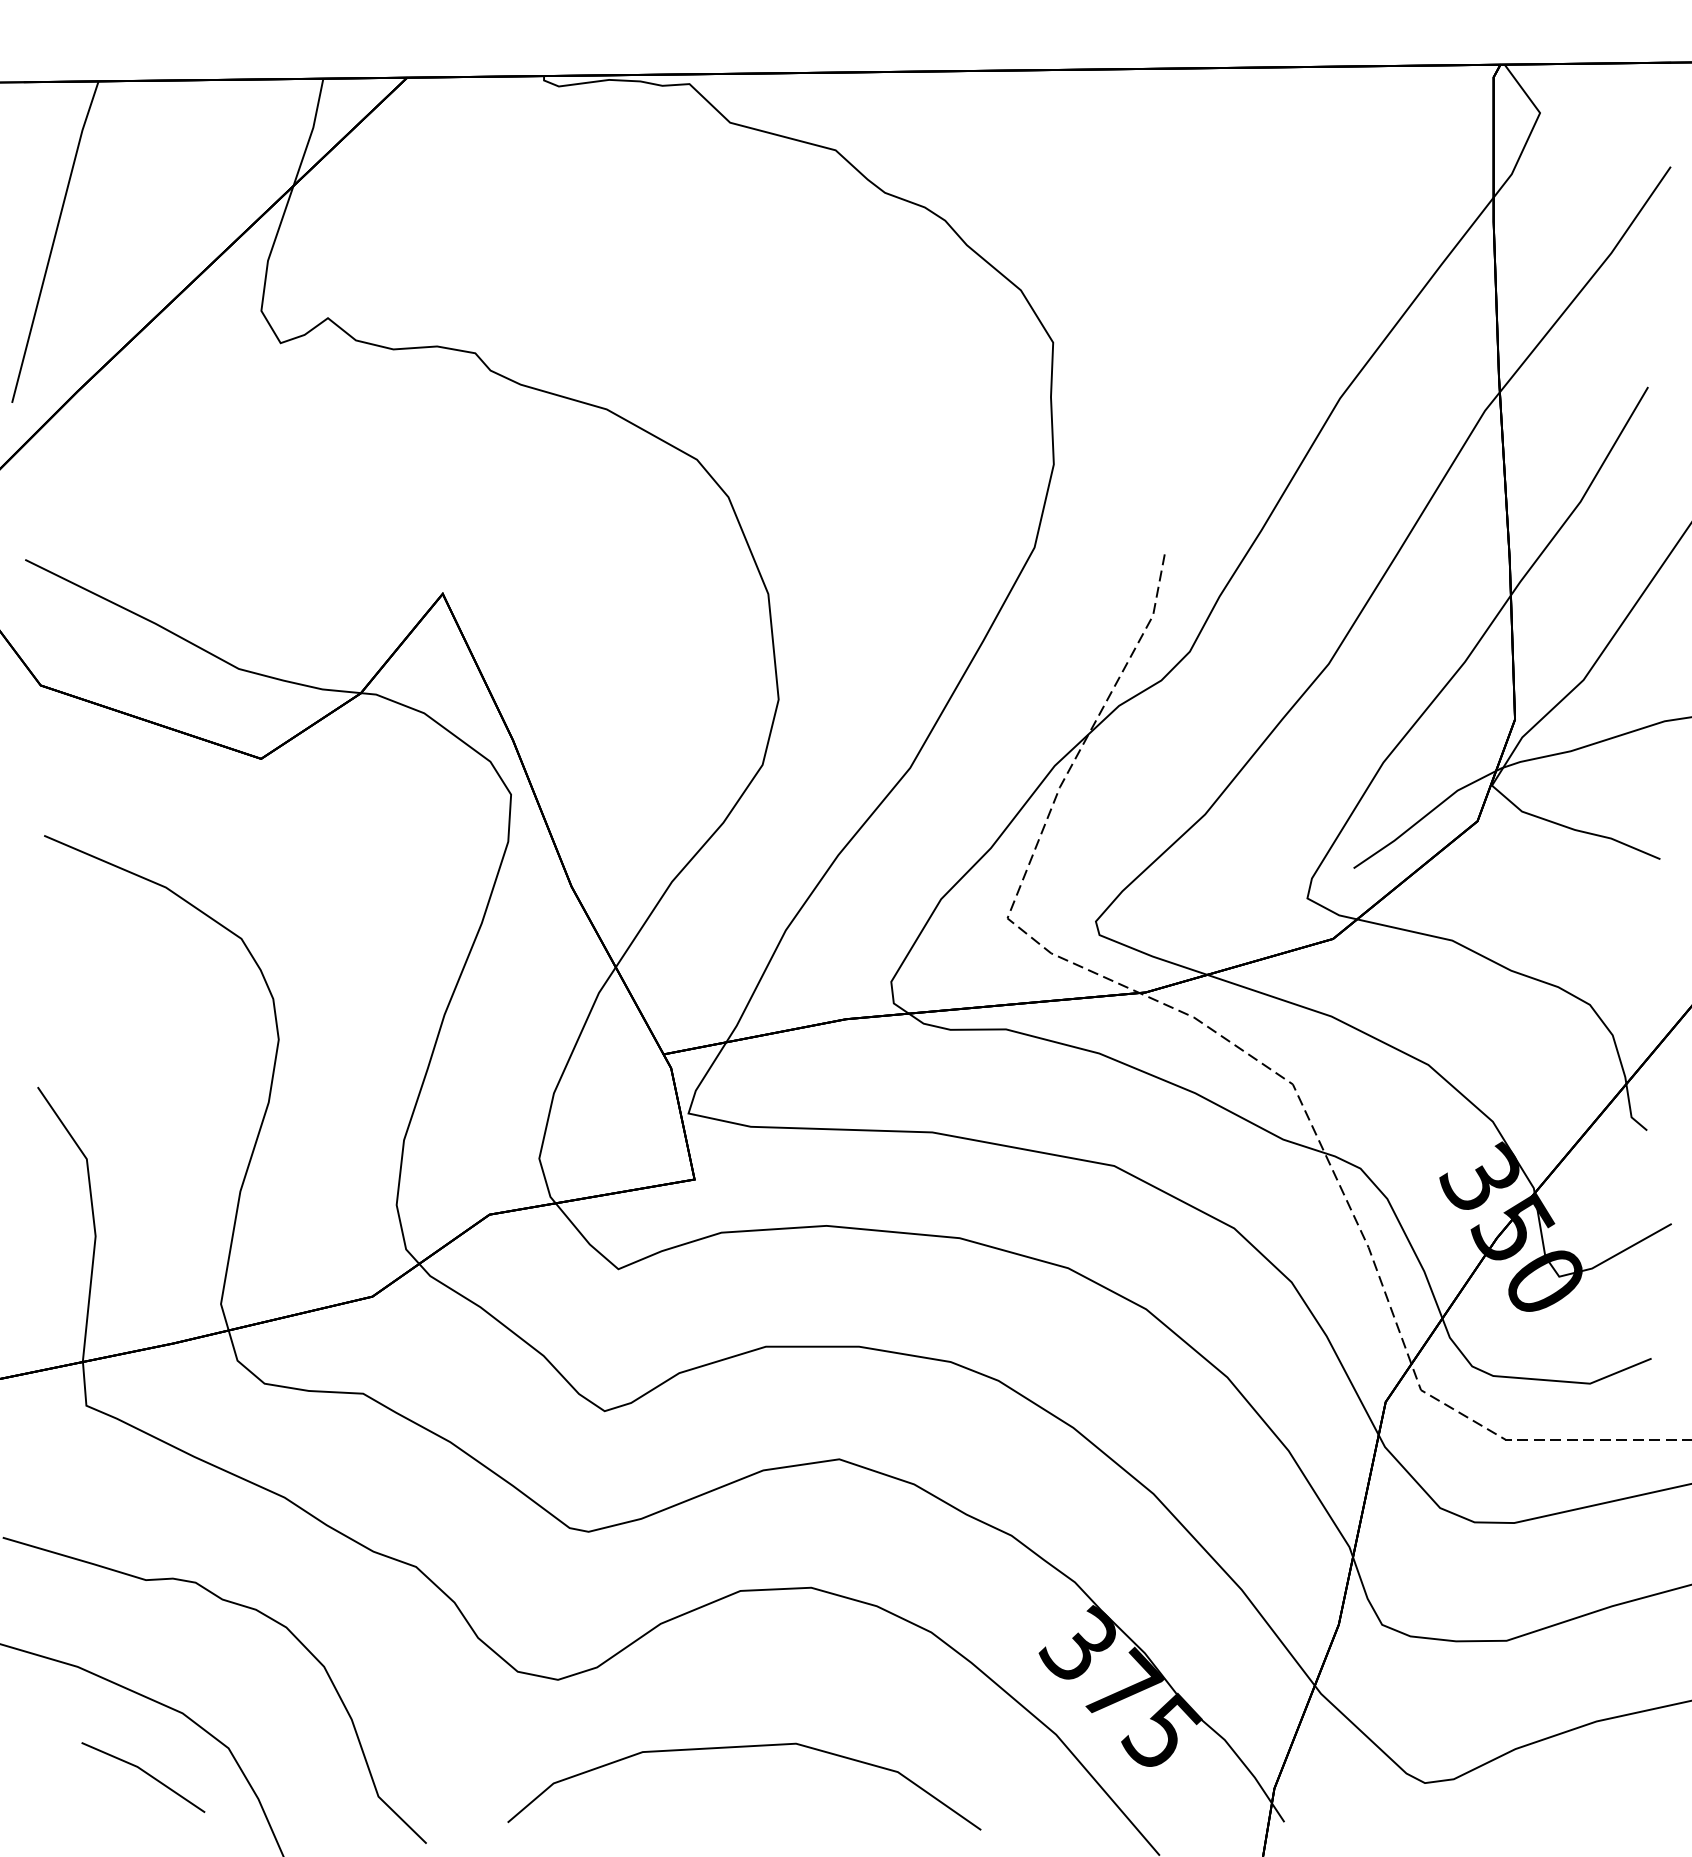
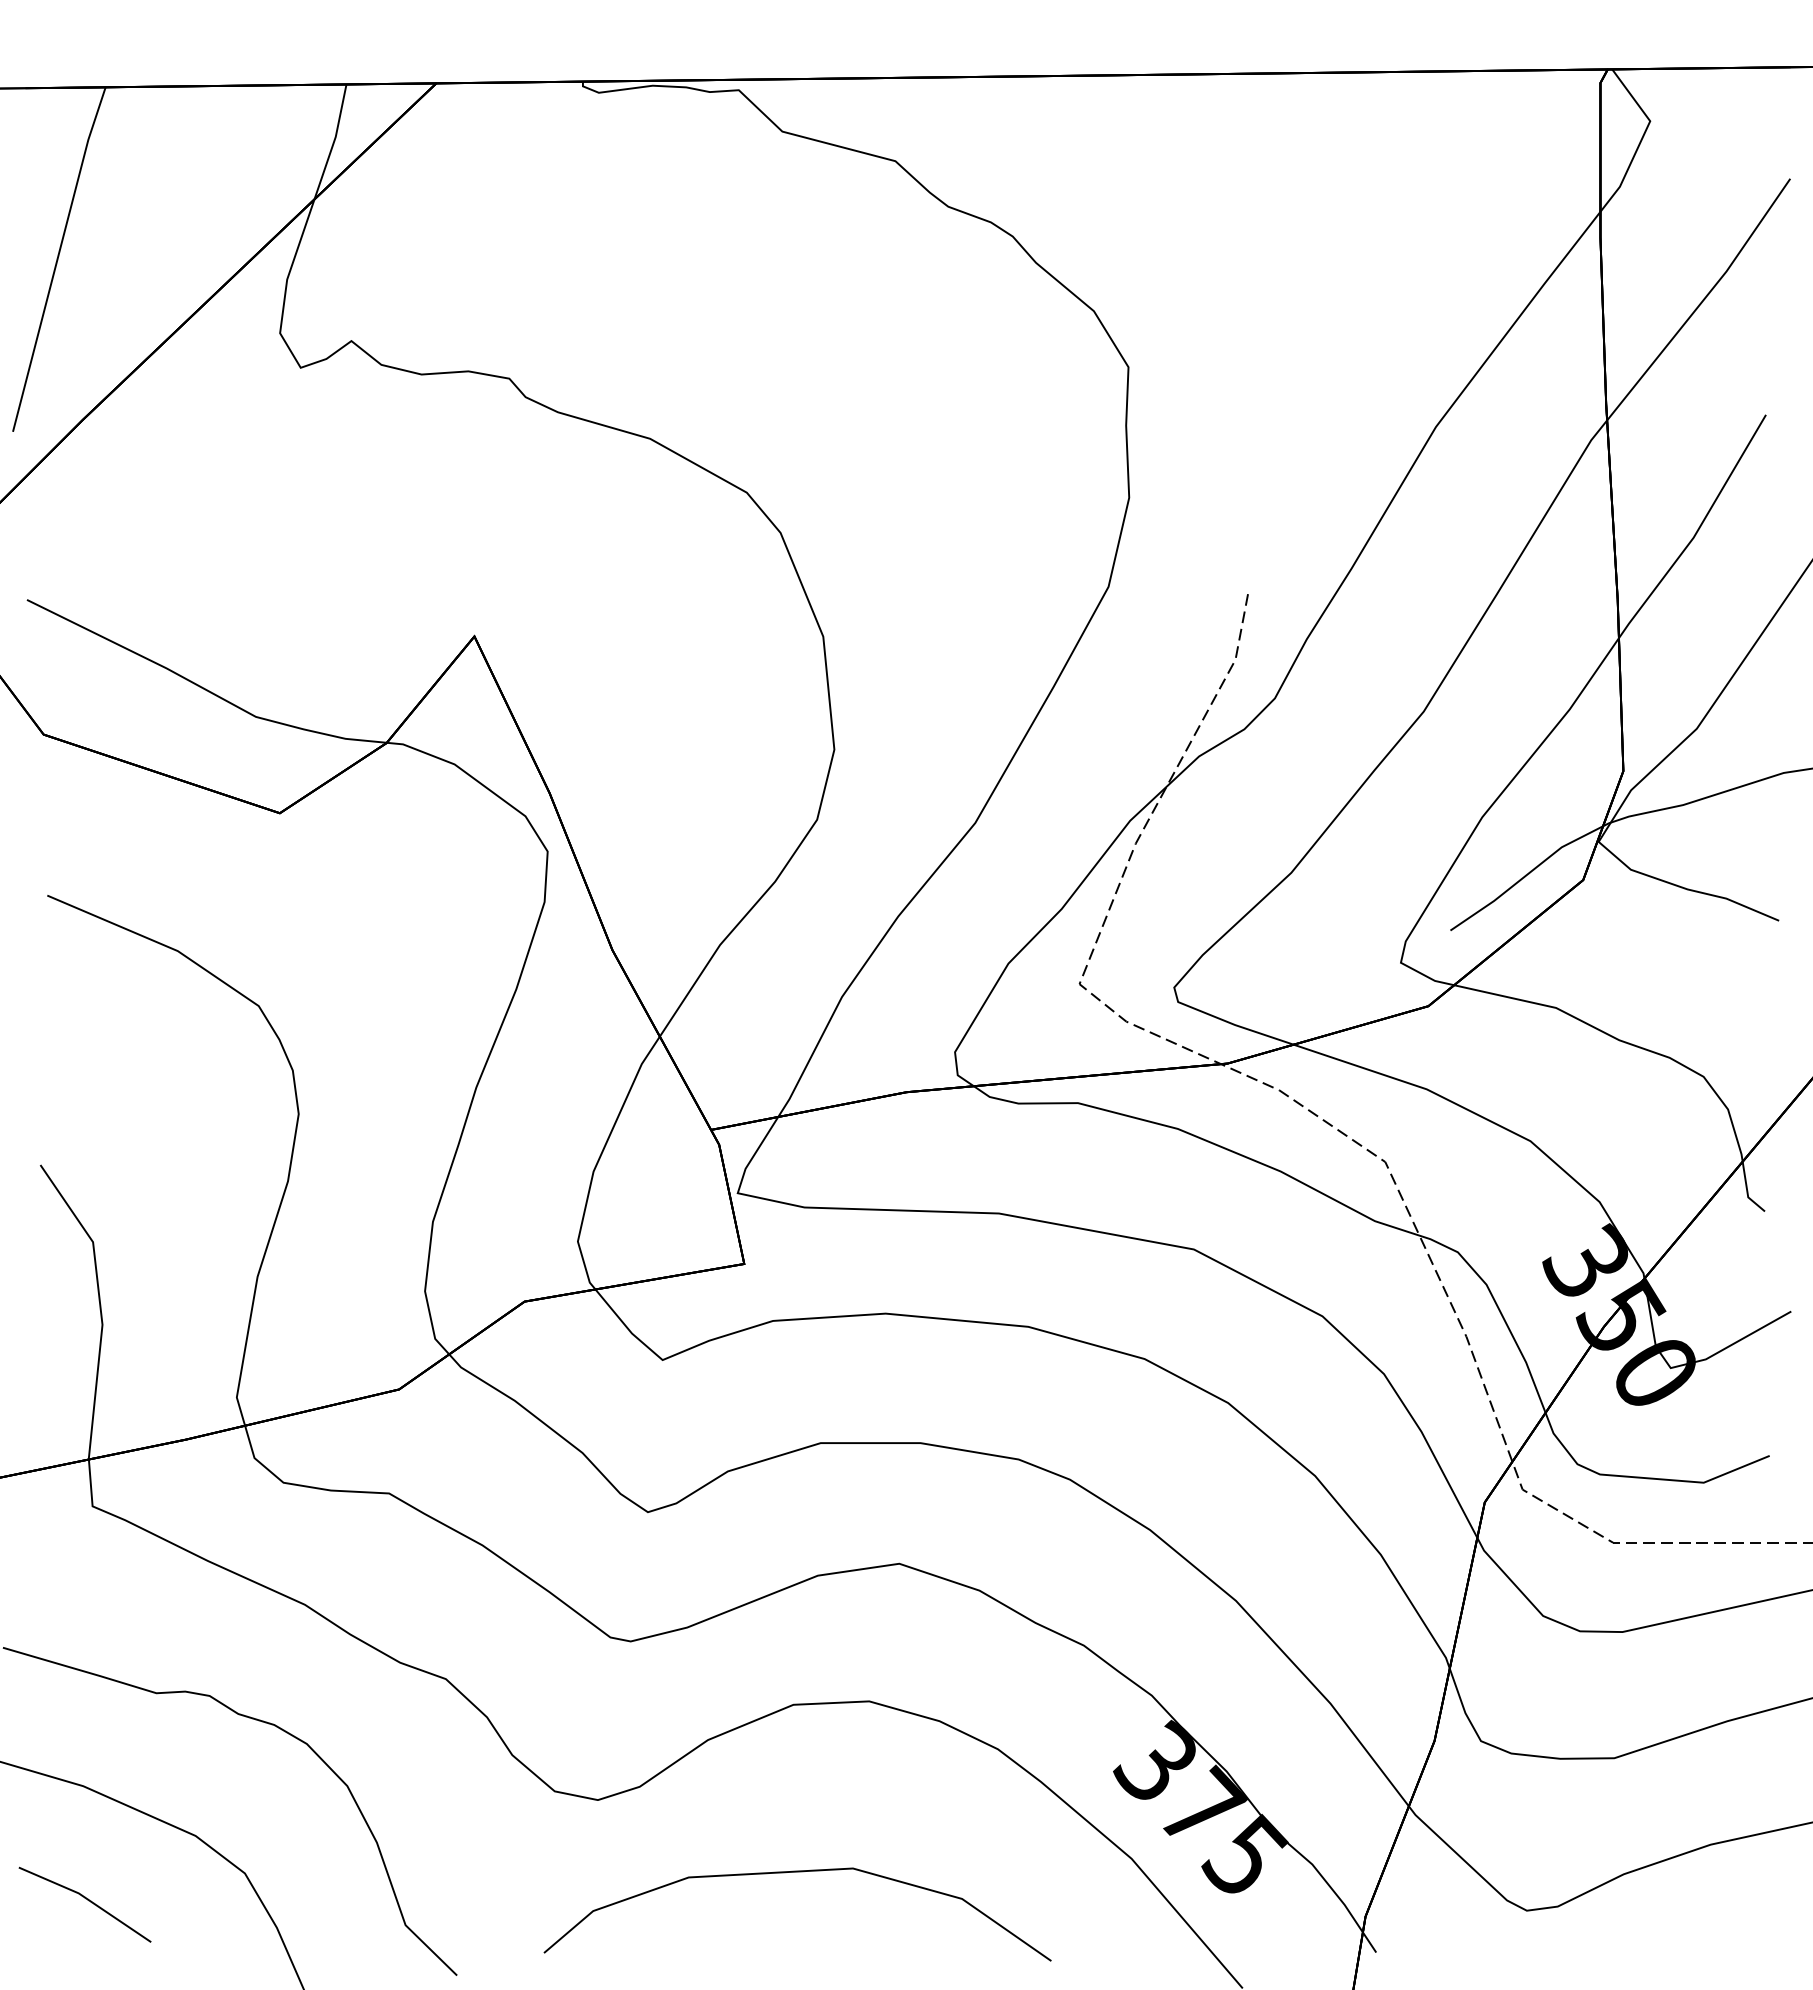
line: (146, 1774) -> (88, 1901), moved

